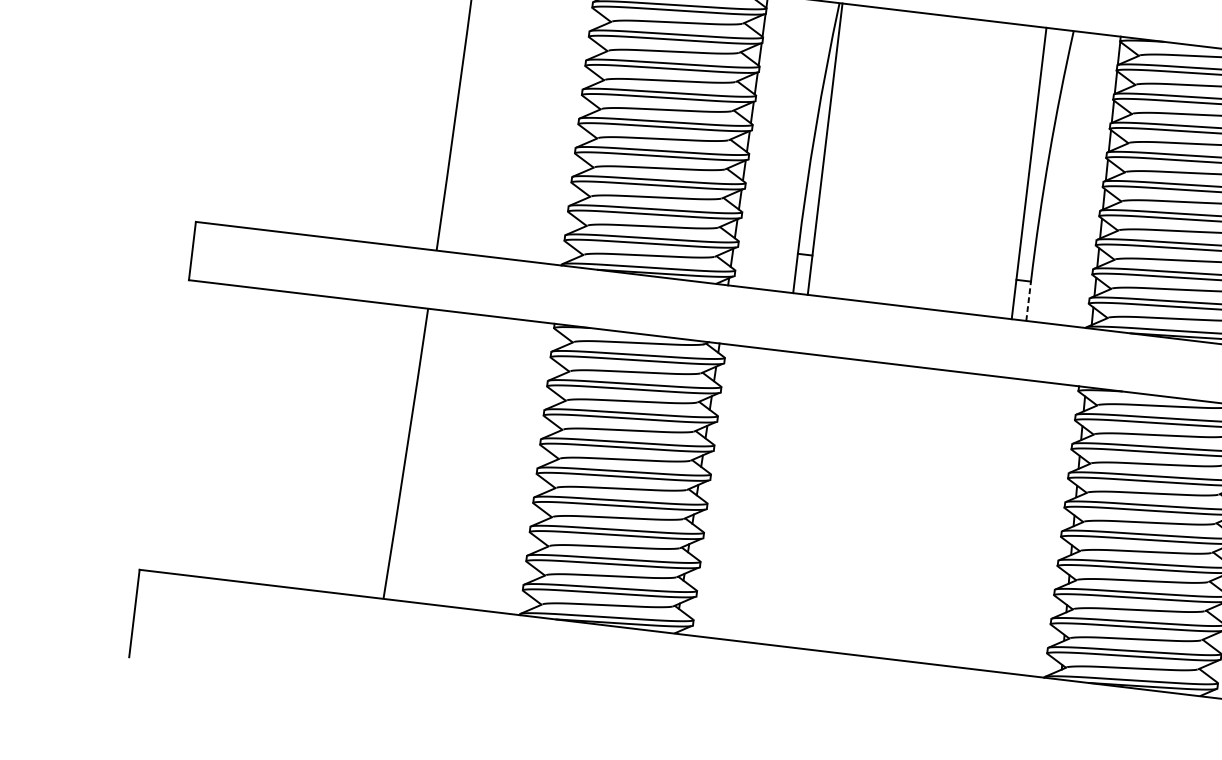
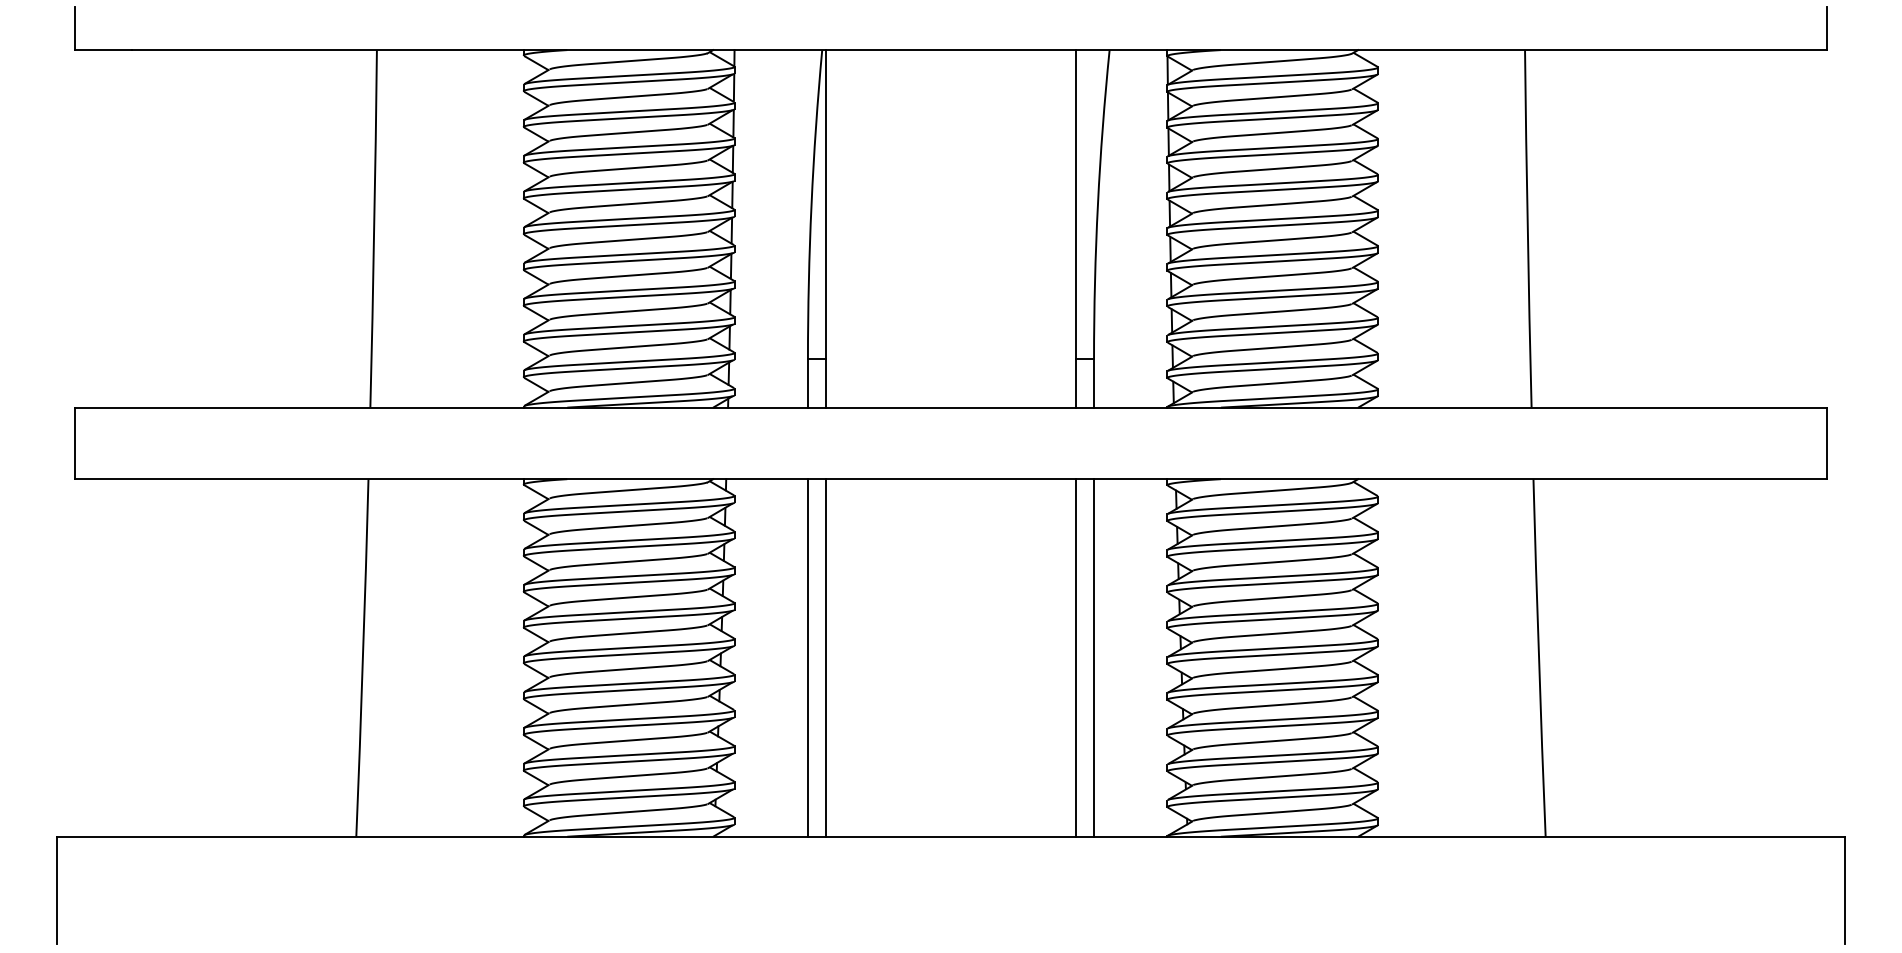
line: (1029, 301) -> (1094, 383), dashed -> solid
line: (768, 496) -> (807, 657), added
line: (783, 498) -> (825, 657), added
line: (987, 522) -> (1076, 657), added
line: (1002, 524) -> (1094, 657), added

